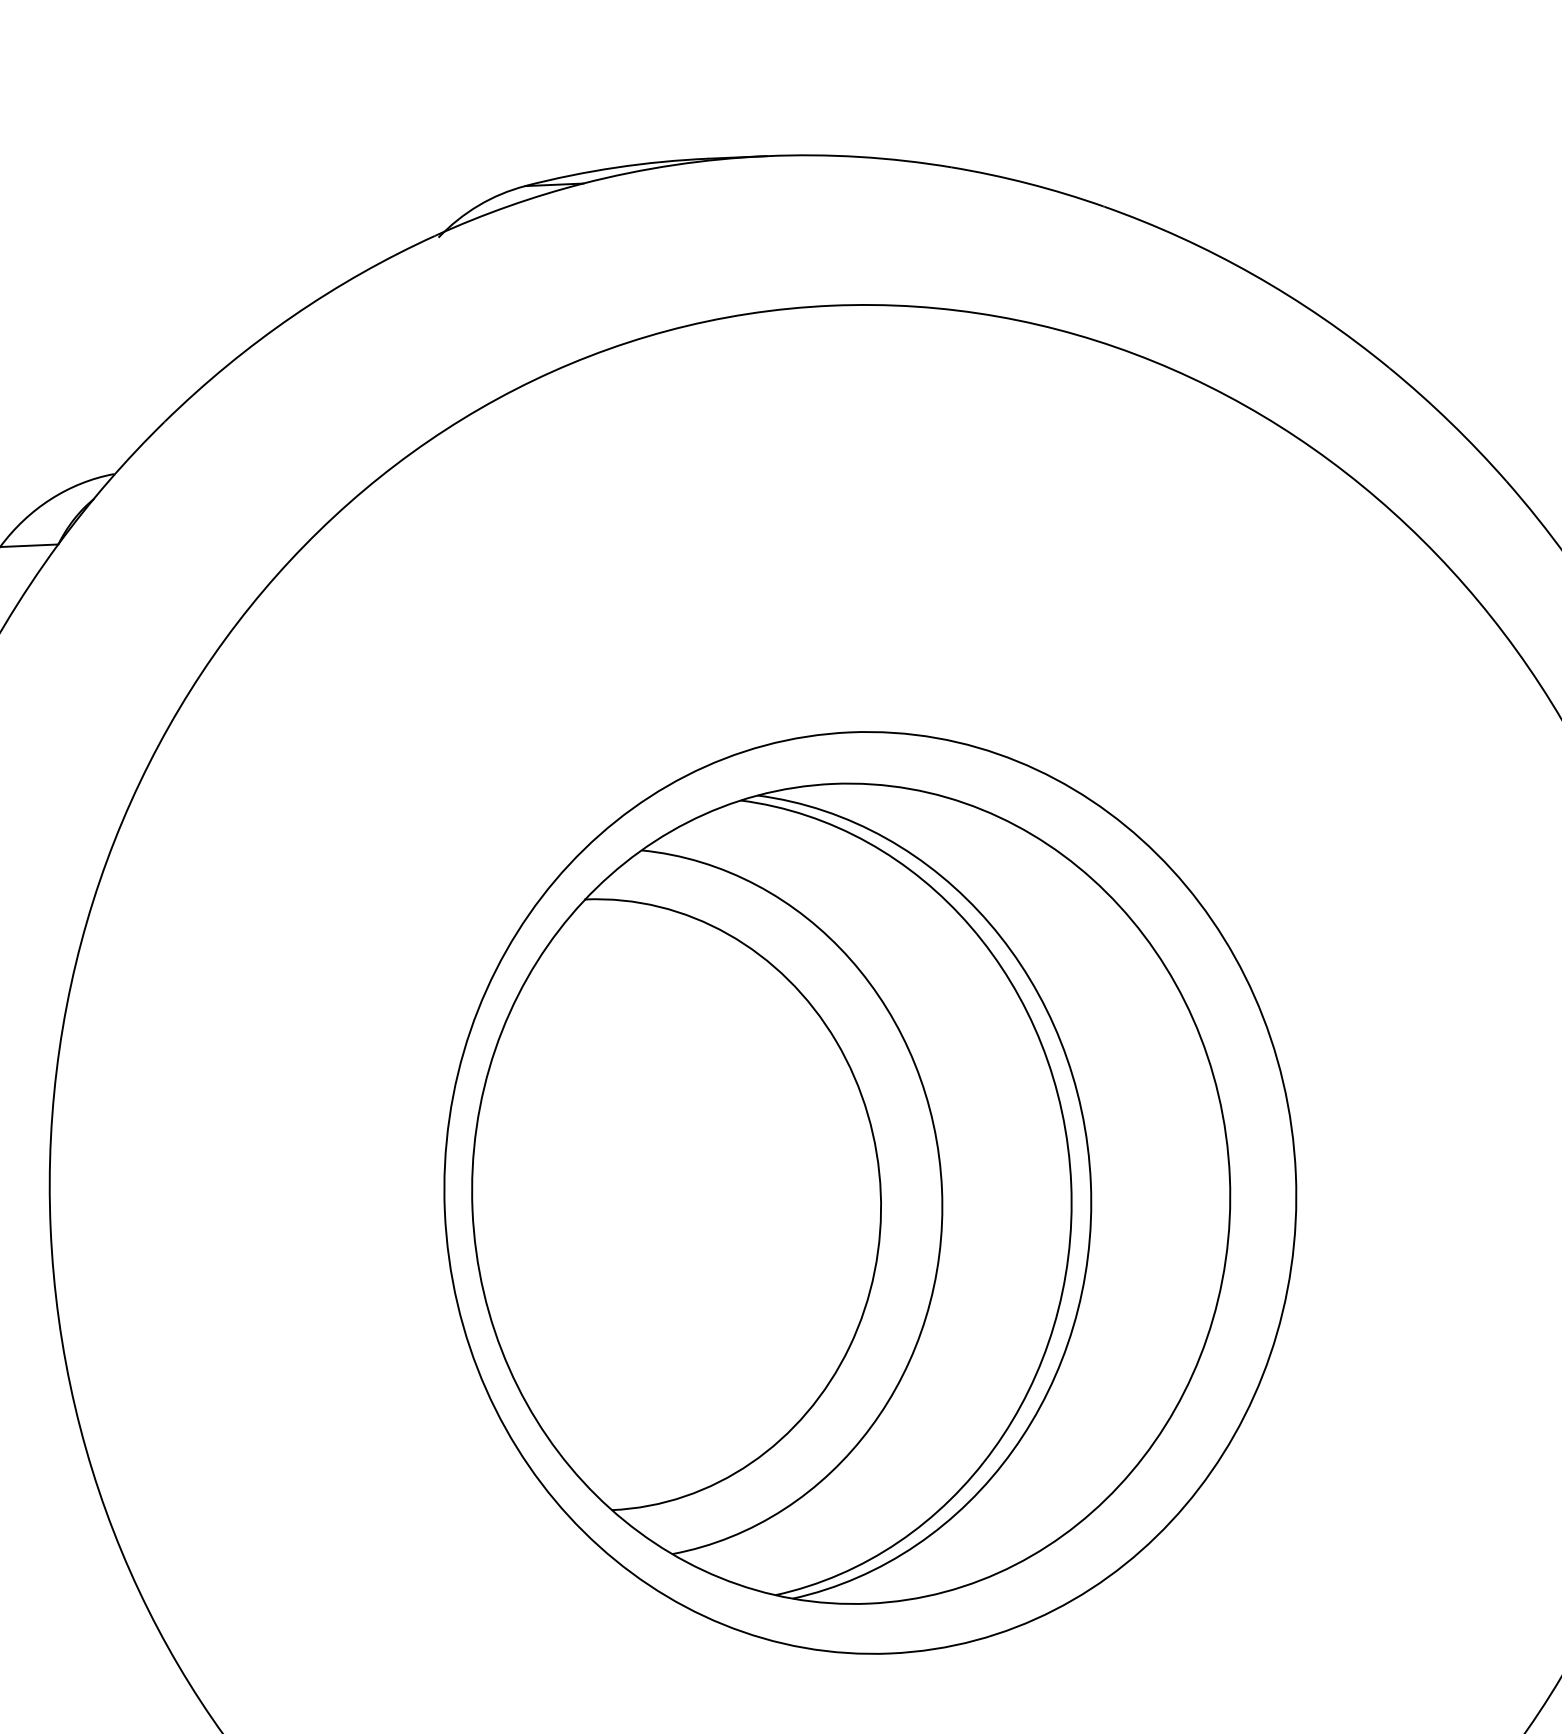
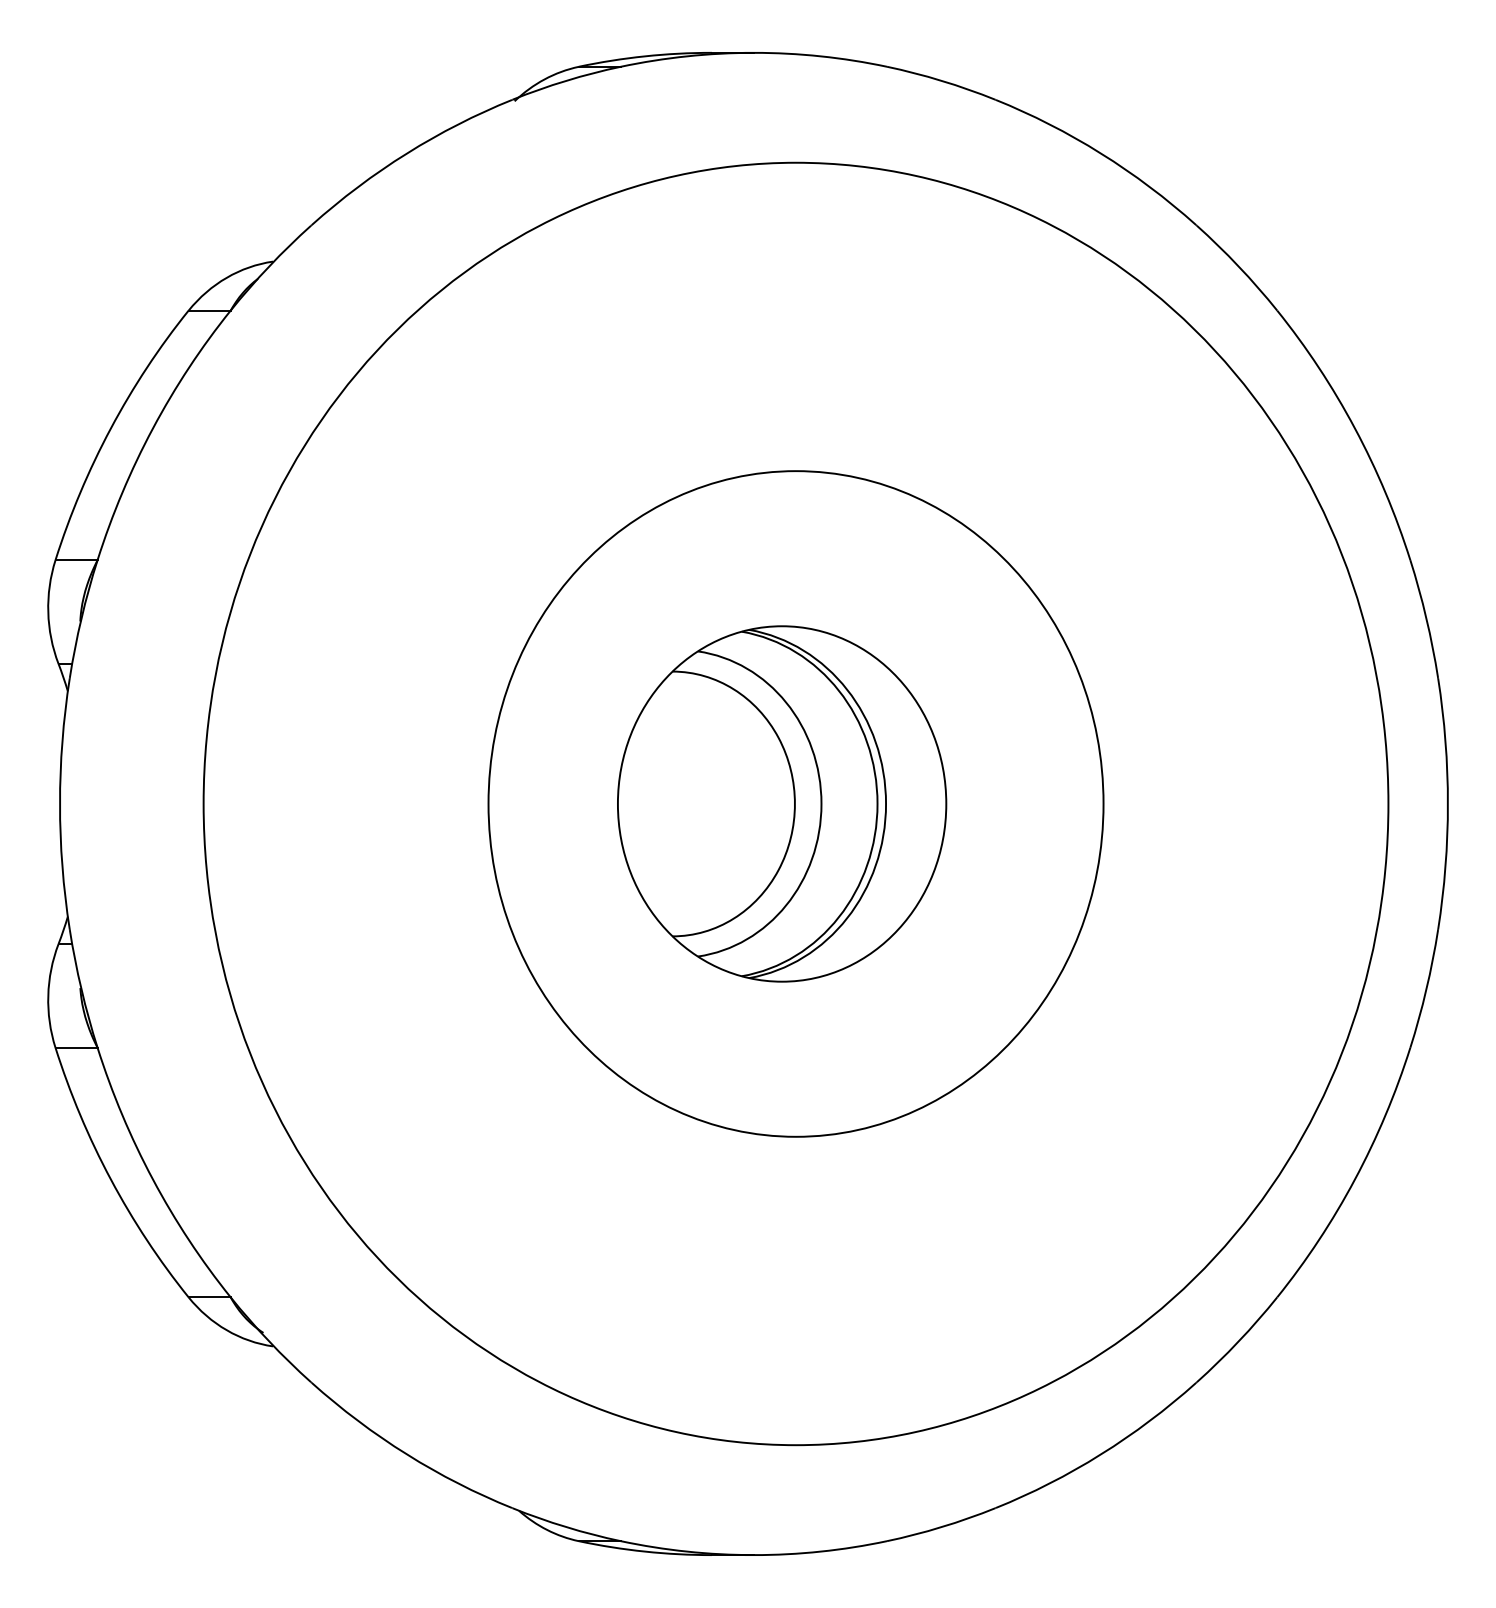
part: (850, 1193) -> (781, 803), size x0.6

